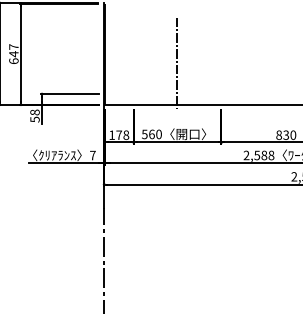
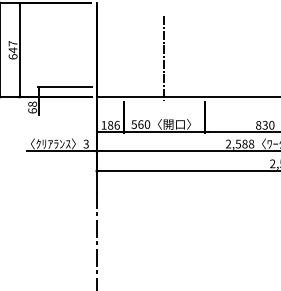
text: (34, 119) -> (32, 110), 58 -> 68
text: (122, 134) -> (113, 124), 178 -> 186
text: (92, 155) -> (85, 144), 7 -> 3

